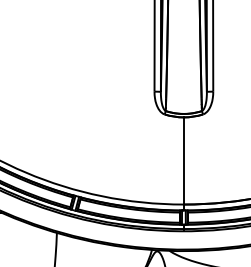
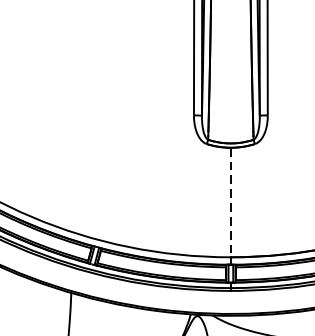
line: (183, 160) -> (230, 201), solid -> dashed

